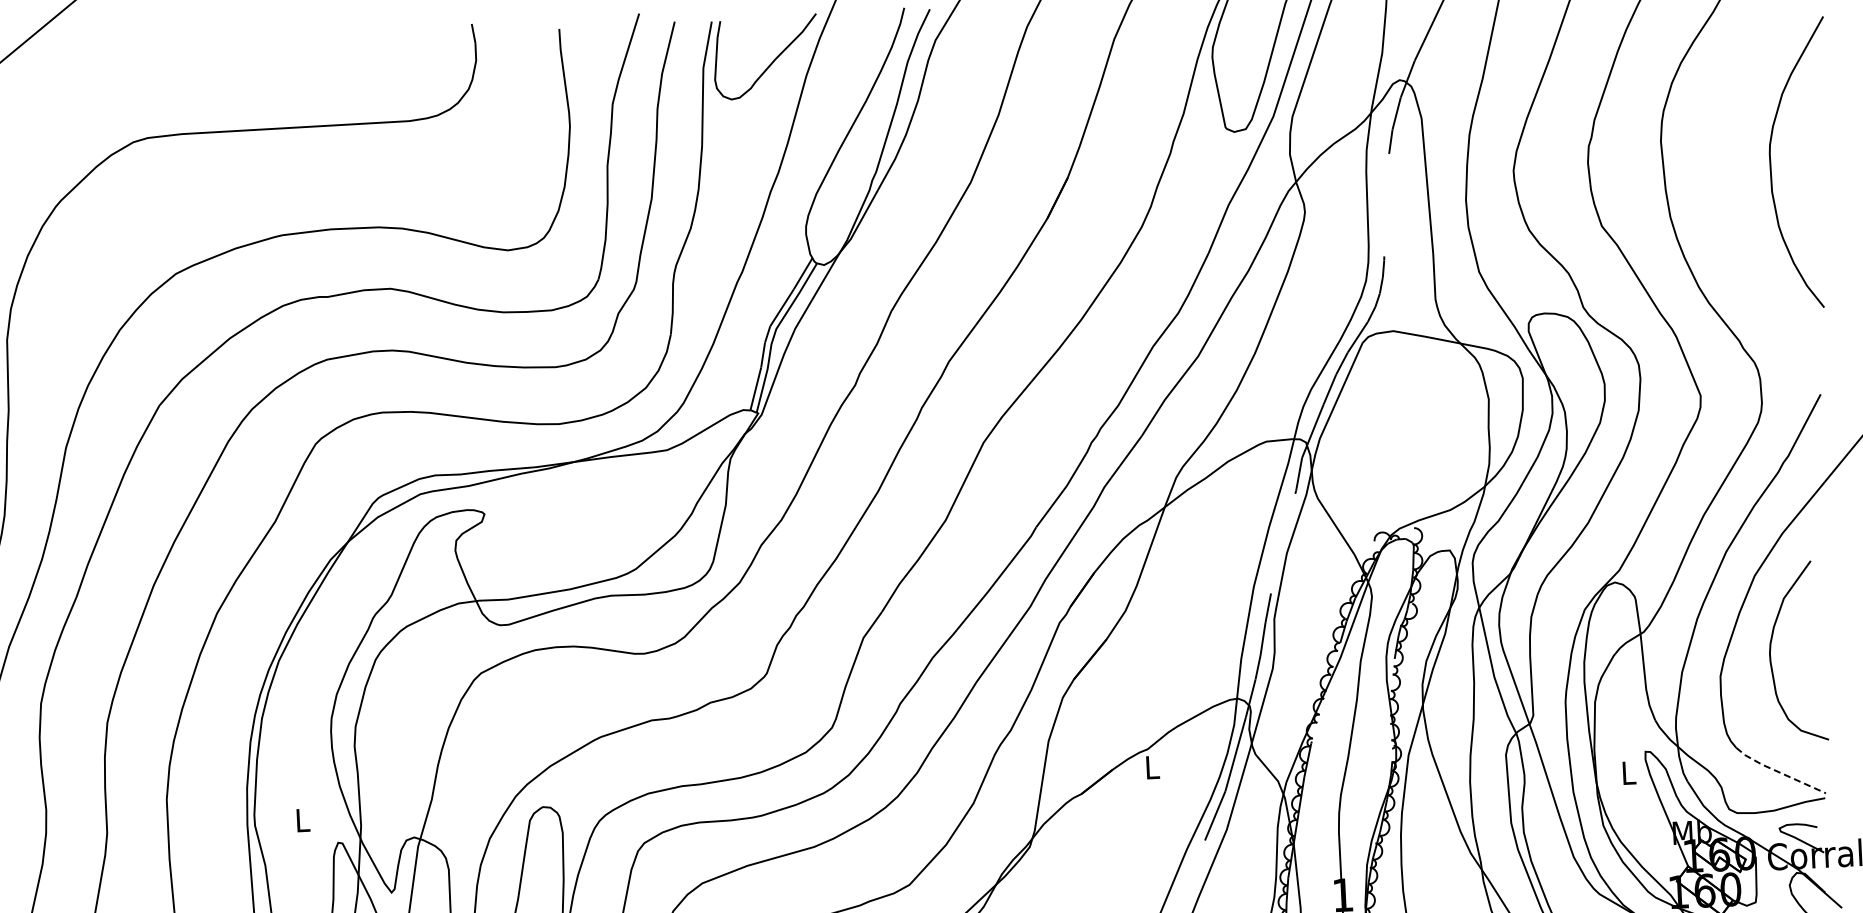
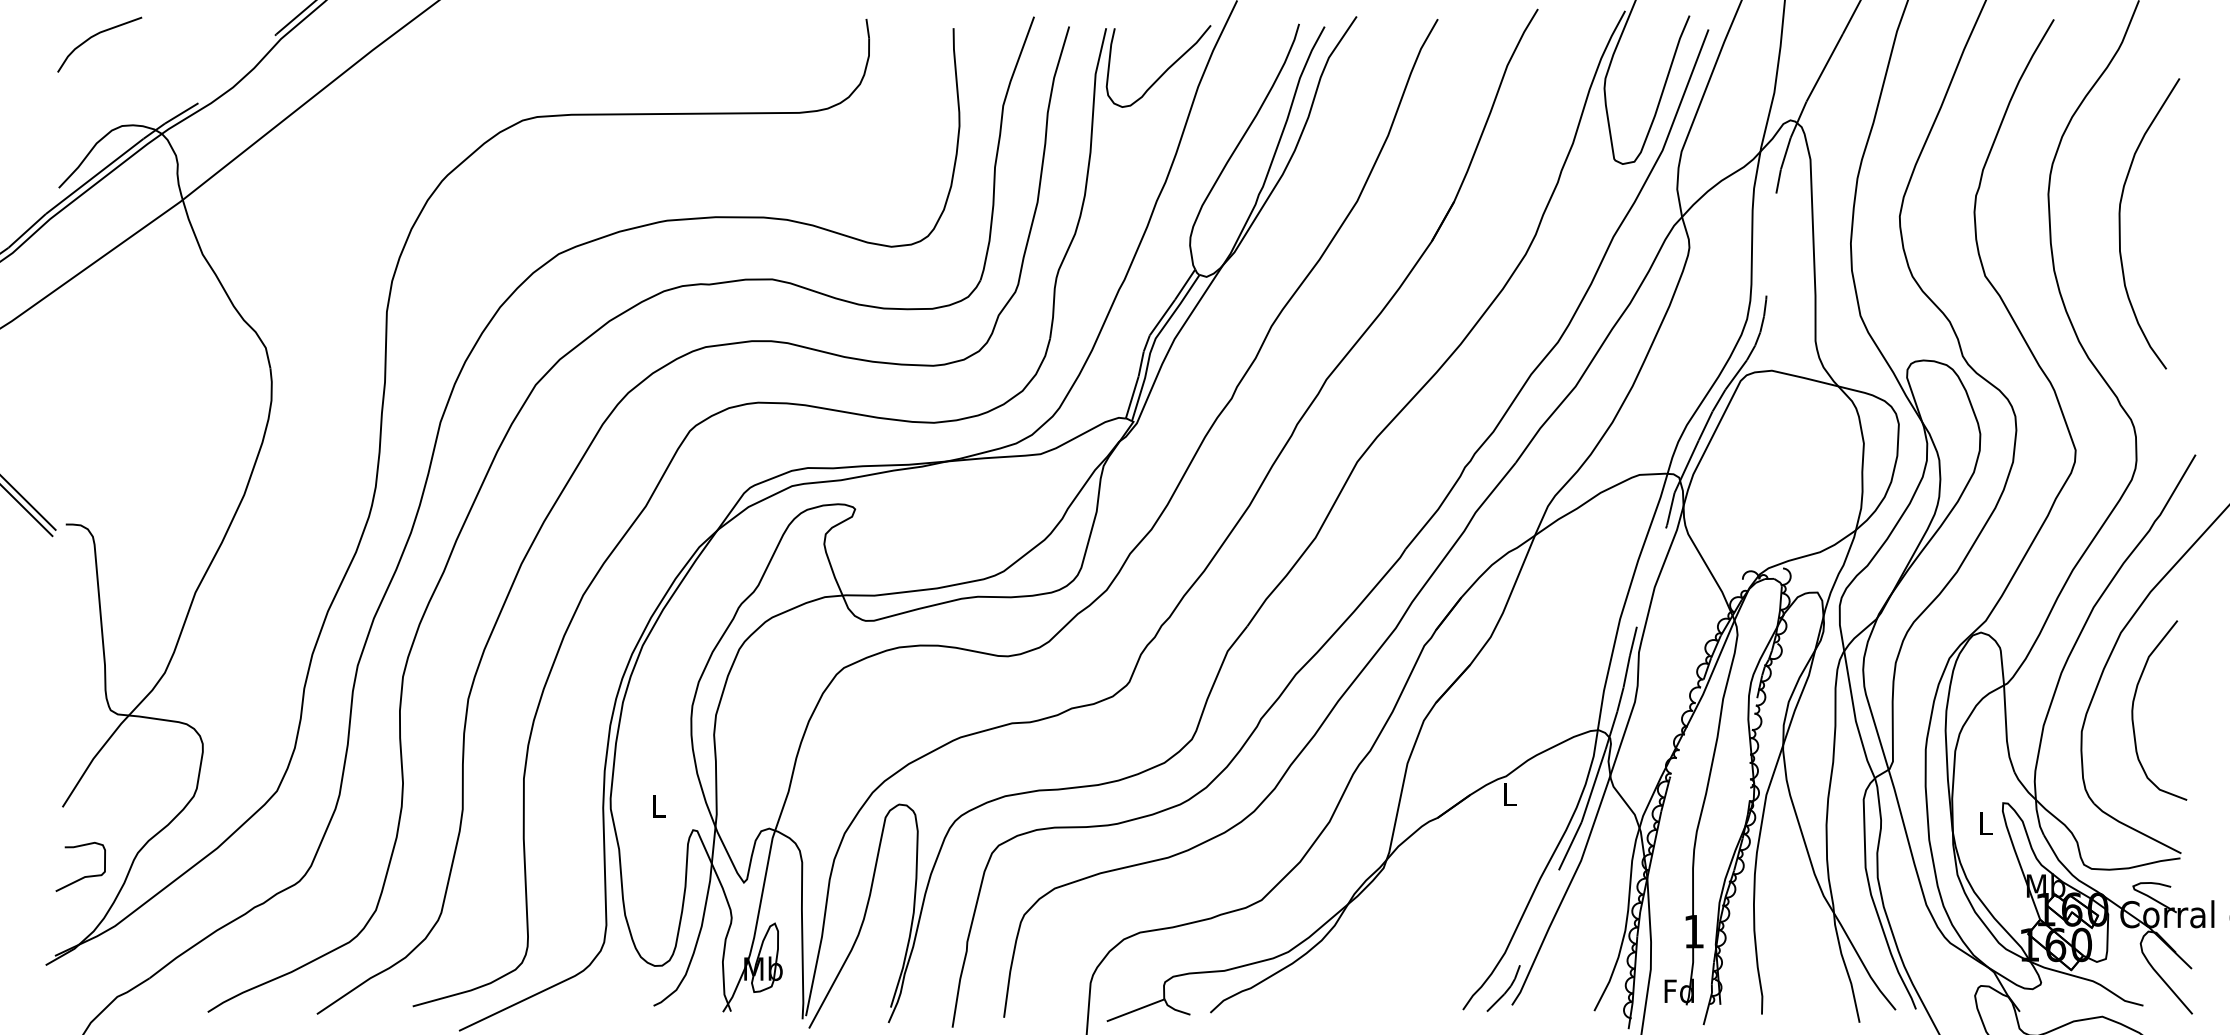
curve: (1771, 164) -> (2120, 223), moved
line: (1778, 772) -> (2135, 830), dashed -> solid

